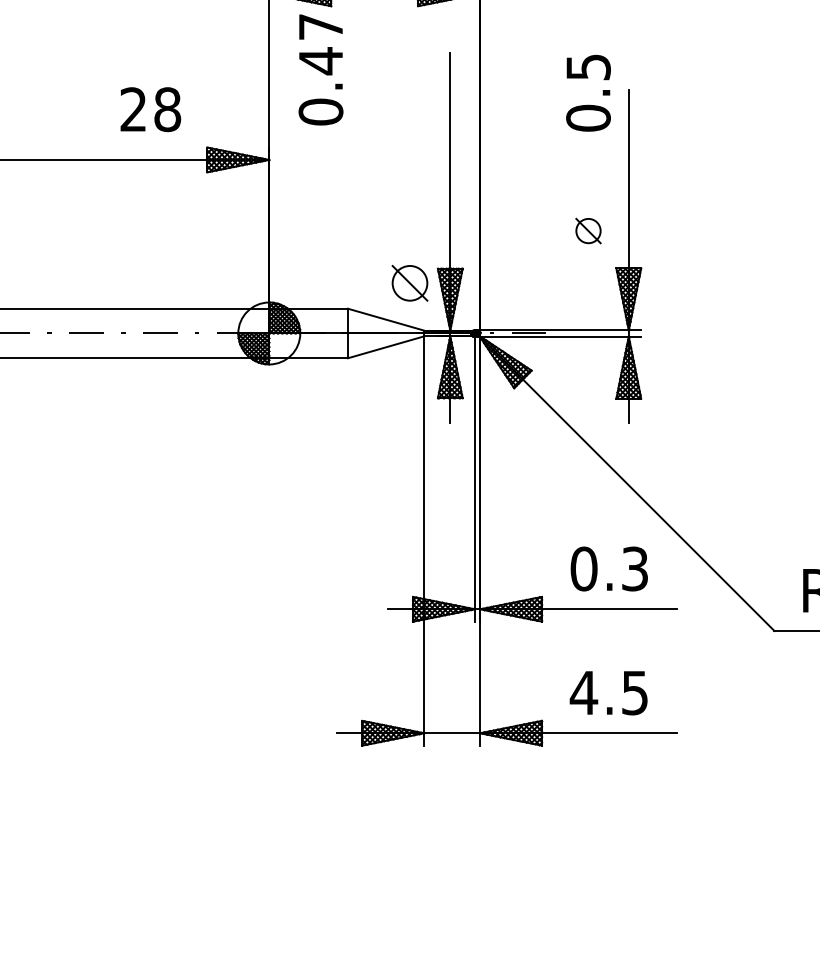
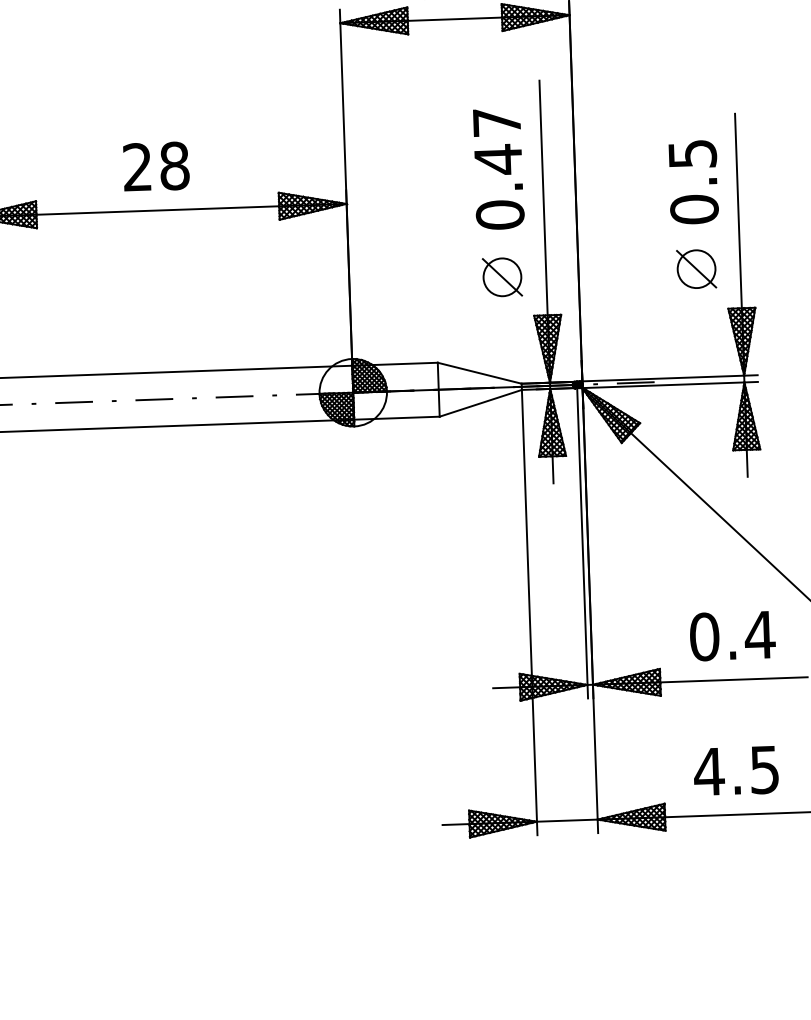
text: (320, 69) -> (498, 168), moved
text: (588, 92) -> (693, 181), moved
text: (150, 109) -> (156, 166), moved
part: (588, 230) -> (696, 268), size x1.43
part: (409, 282) -> (501, 276), moved
text: (634, 568) -> (759, 634), 0.3 -> 0.4

